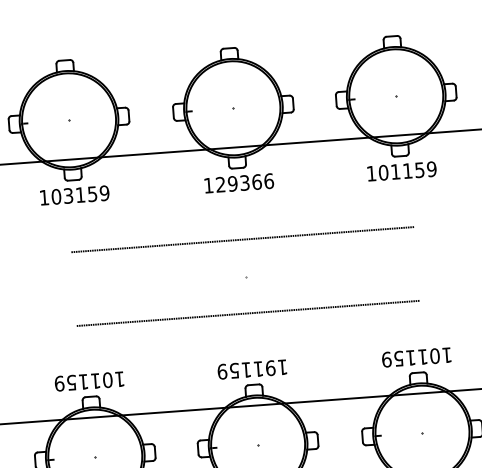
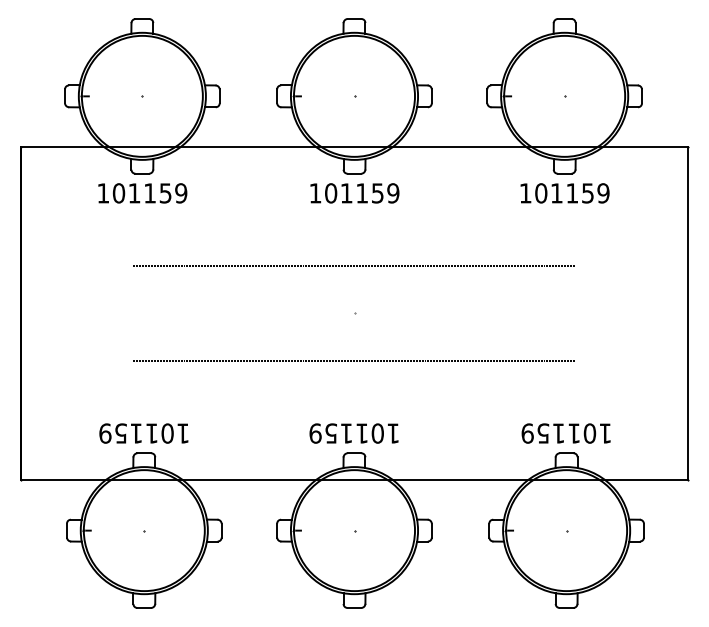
text: (245, 183) -> (362, 193), 129366 -> 101159
text: (68, 196) -> (134, 193), 103159 -> 101159
text: (270, 368) -> (377, 433), 191159 -> 101159

